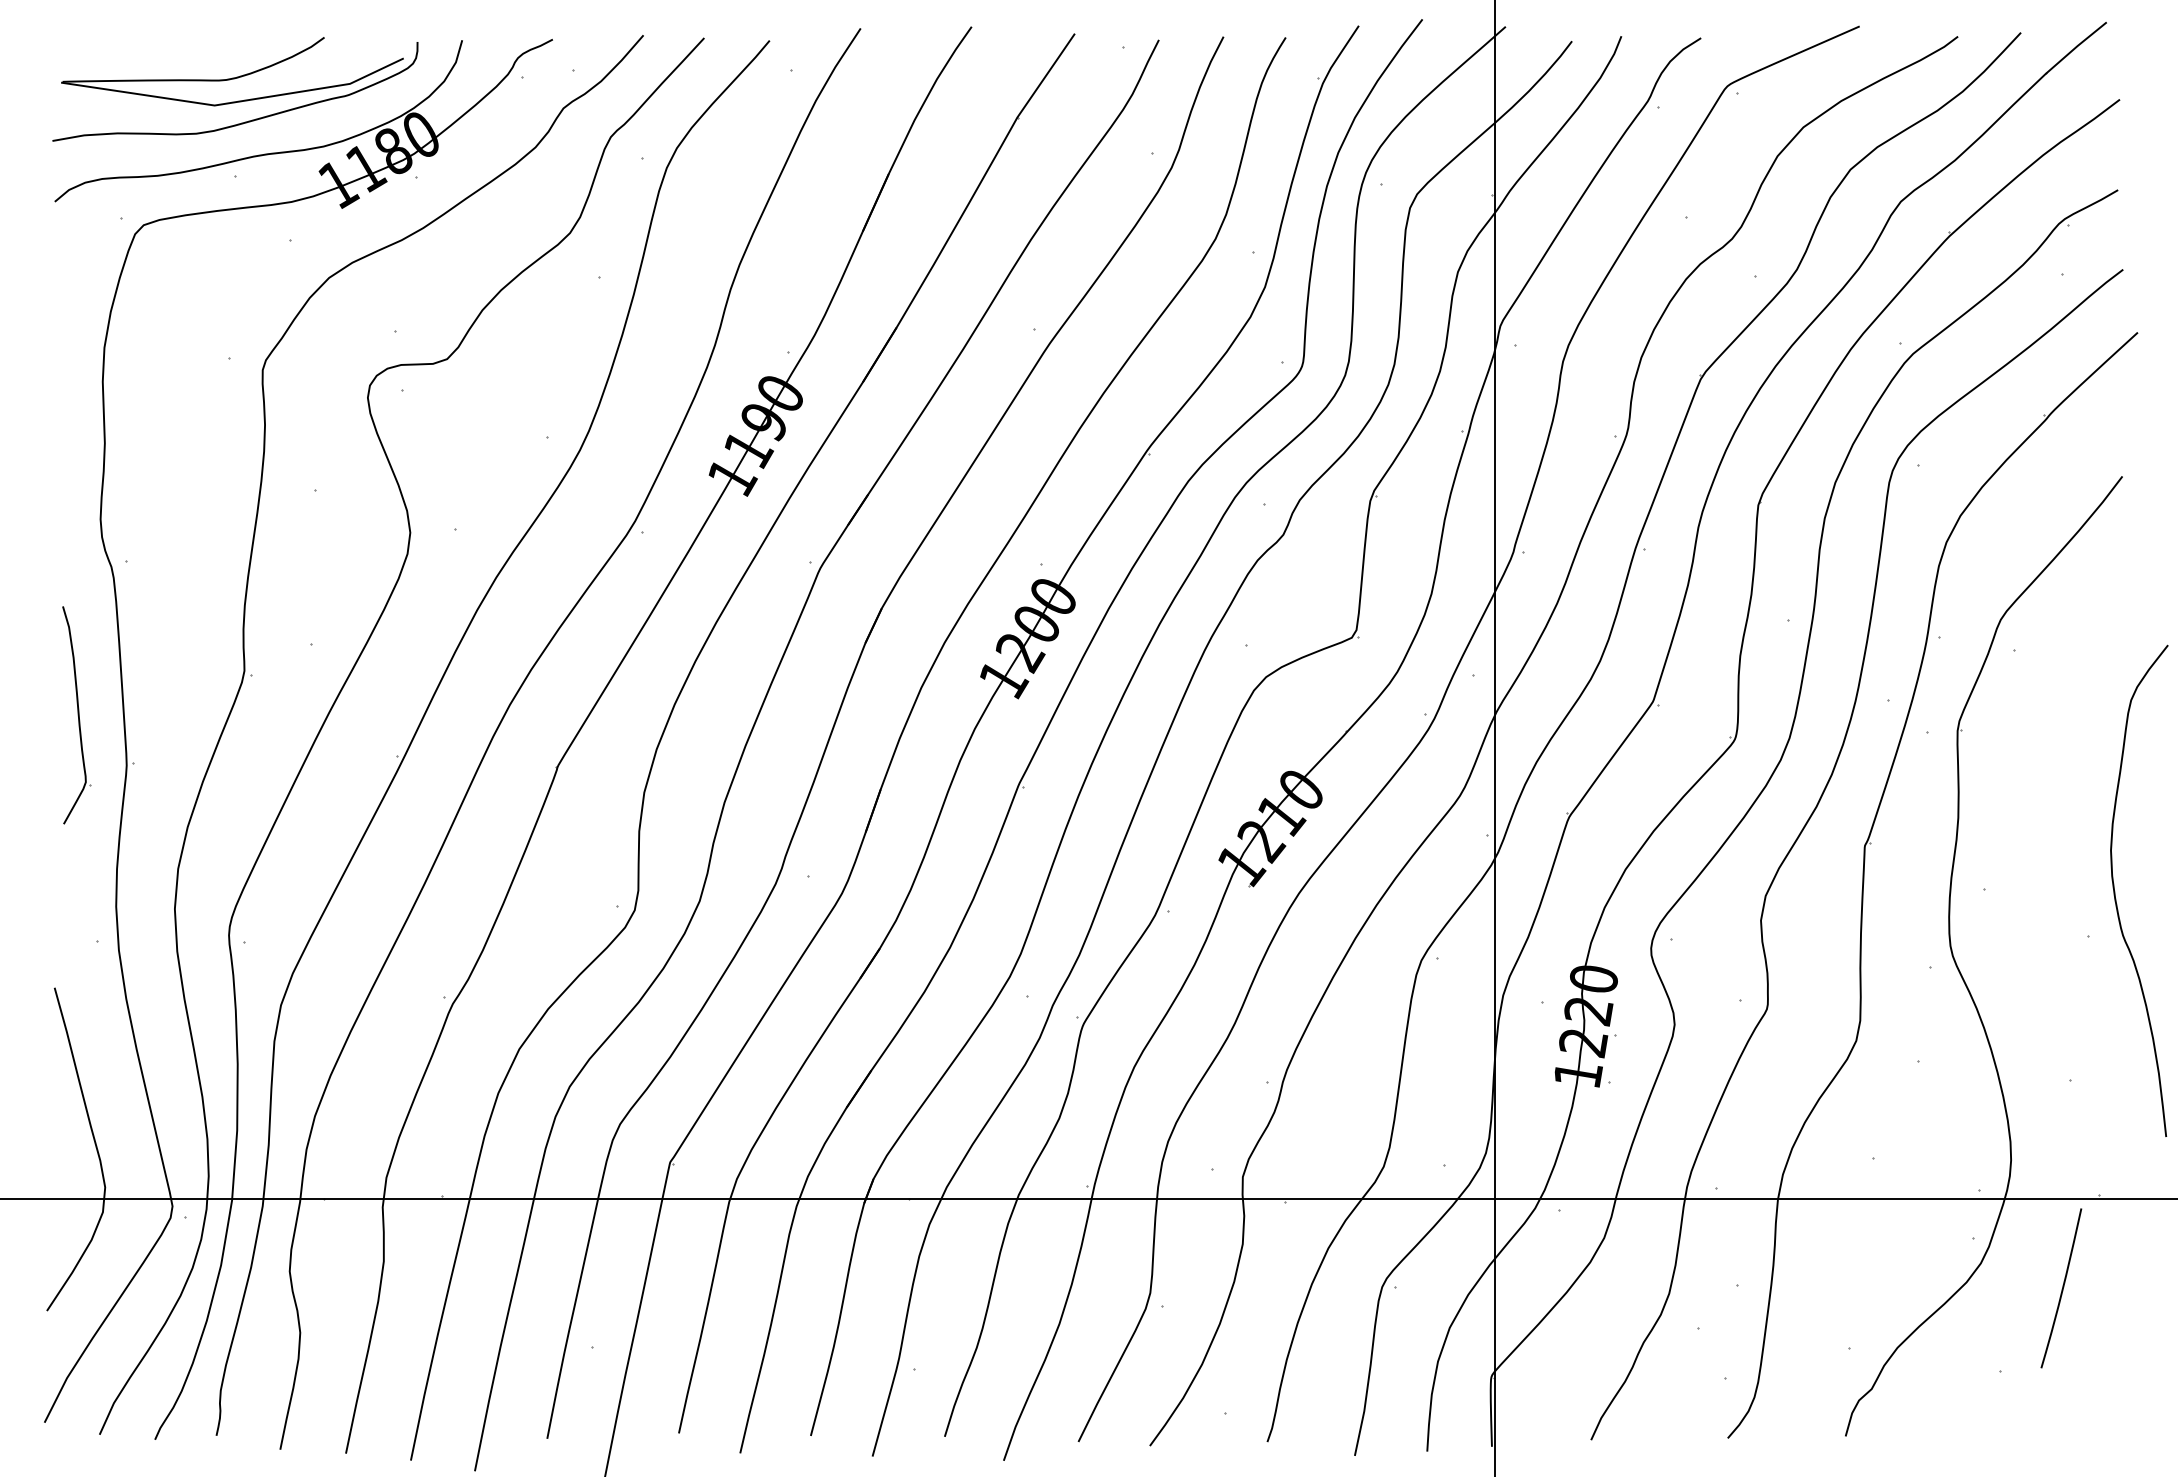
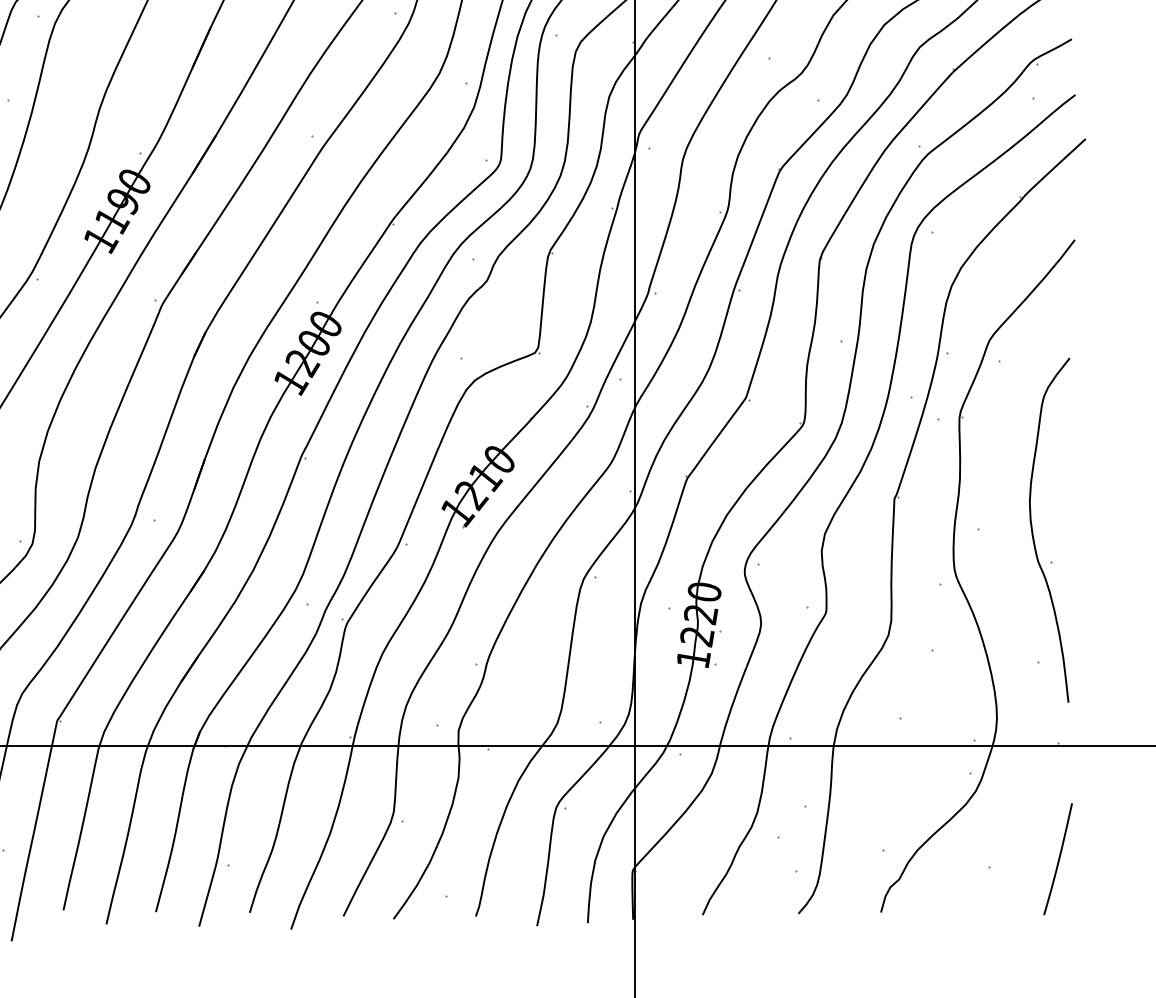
curve: (2115, 891) -> (1032, 530), moved
curve: (2062, 1288) -> (1058, 859), moved

